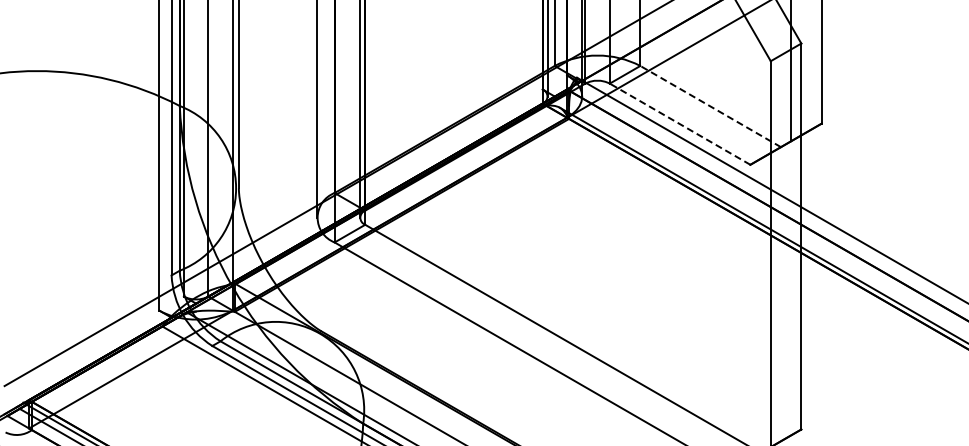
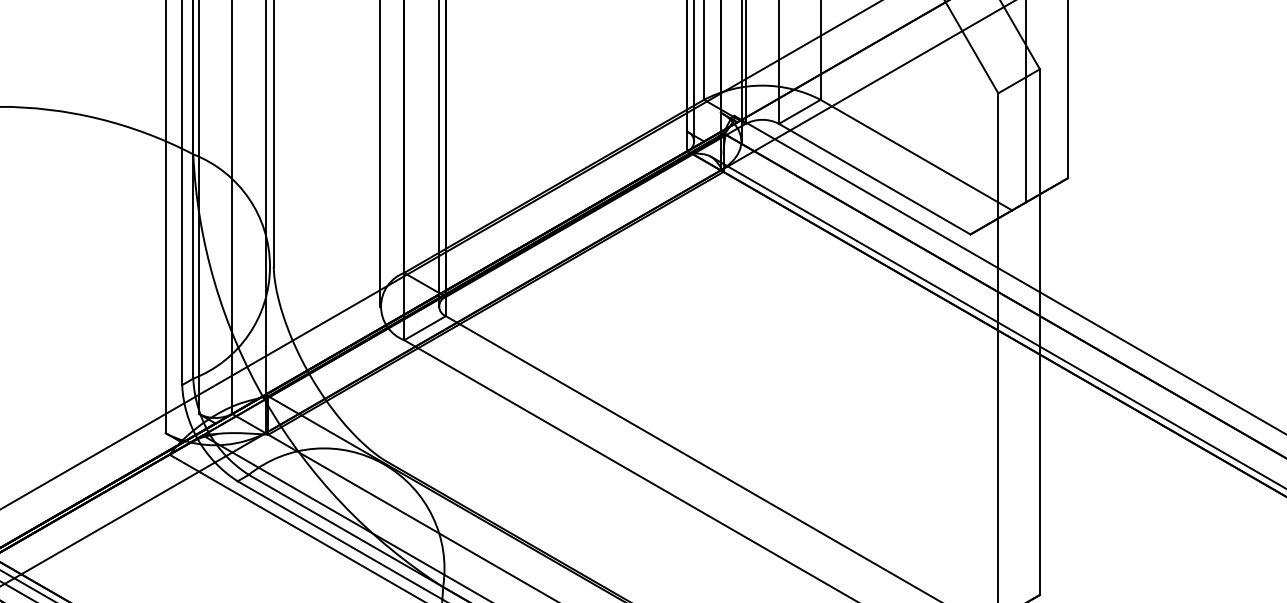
line: (710, 106) -> (916, 155), dashed -> solid
line: (679, 123) -> (873, 178), dashed -> solid

